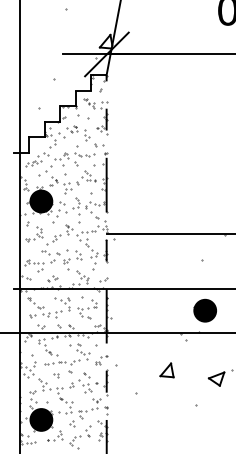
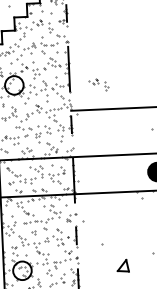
fill: (41, 201) -> (14, 85), removed
part: (141, 205) -> (99, 85), added
part: (166, 370) -> (122, 266), moved
fill: (41, 419) -> (22, 270), removed

